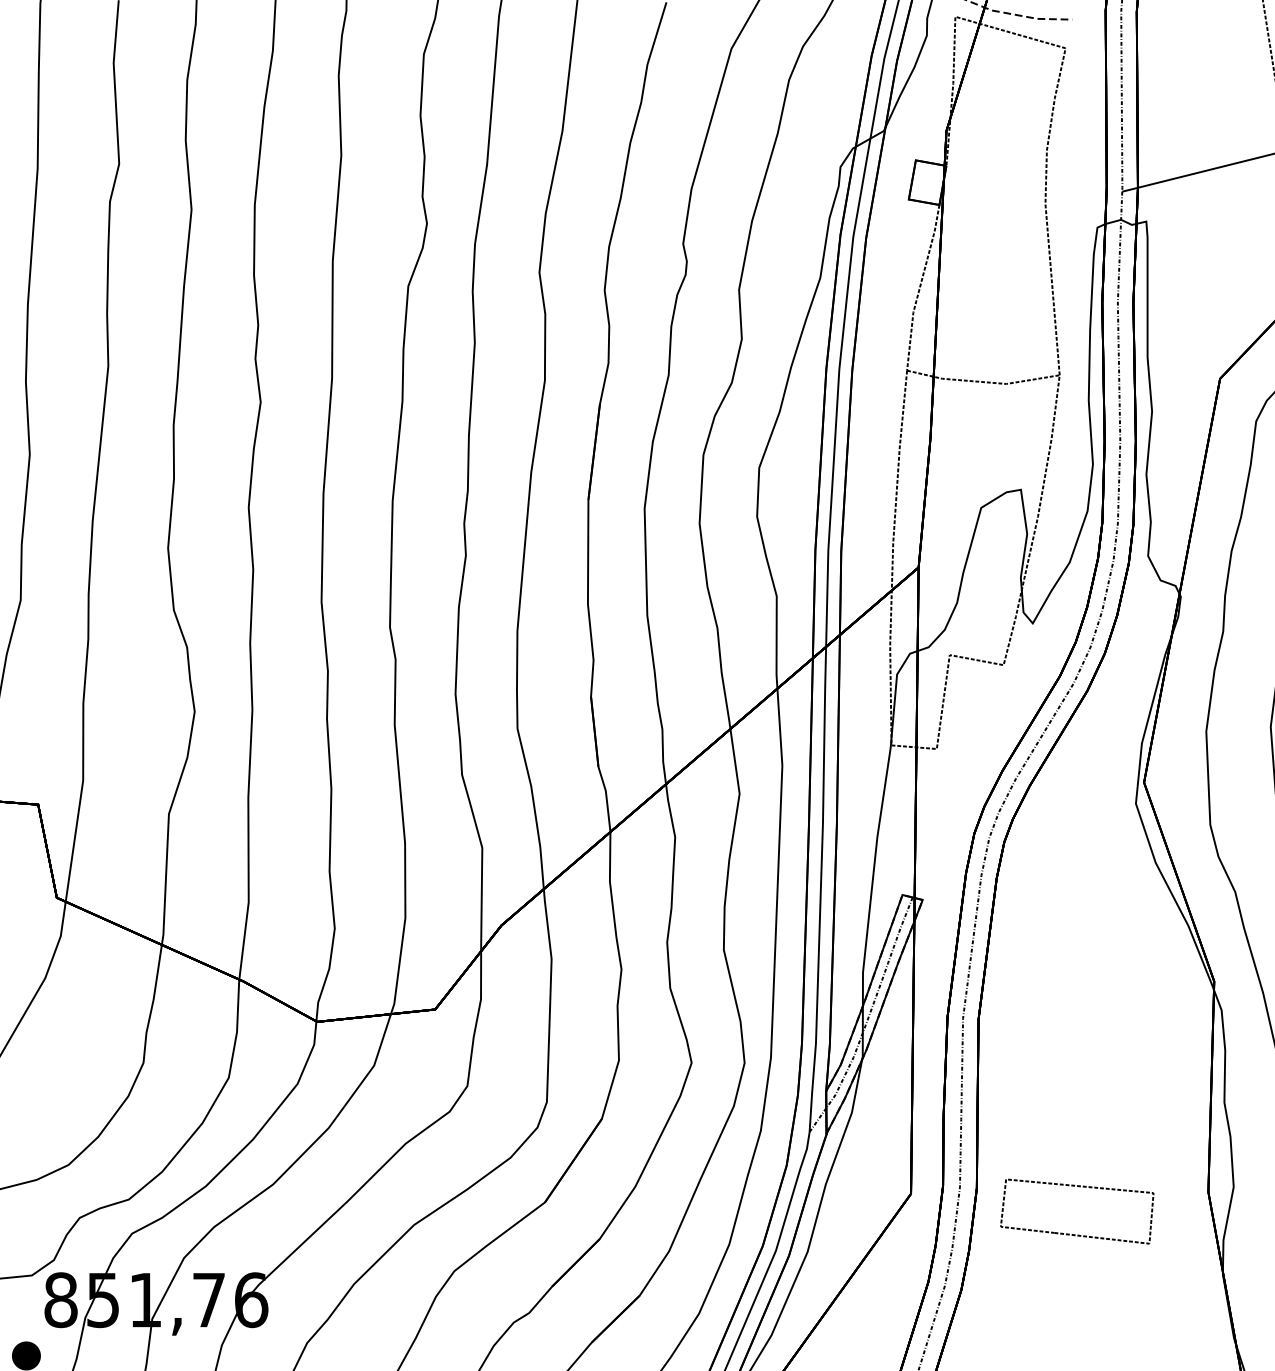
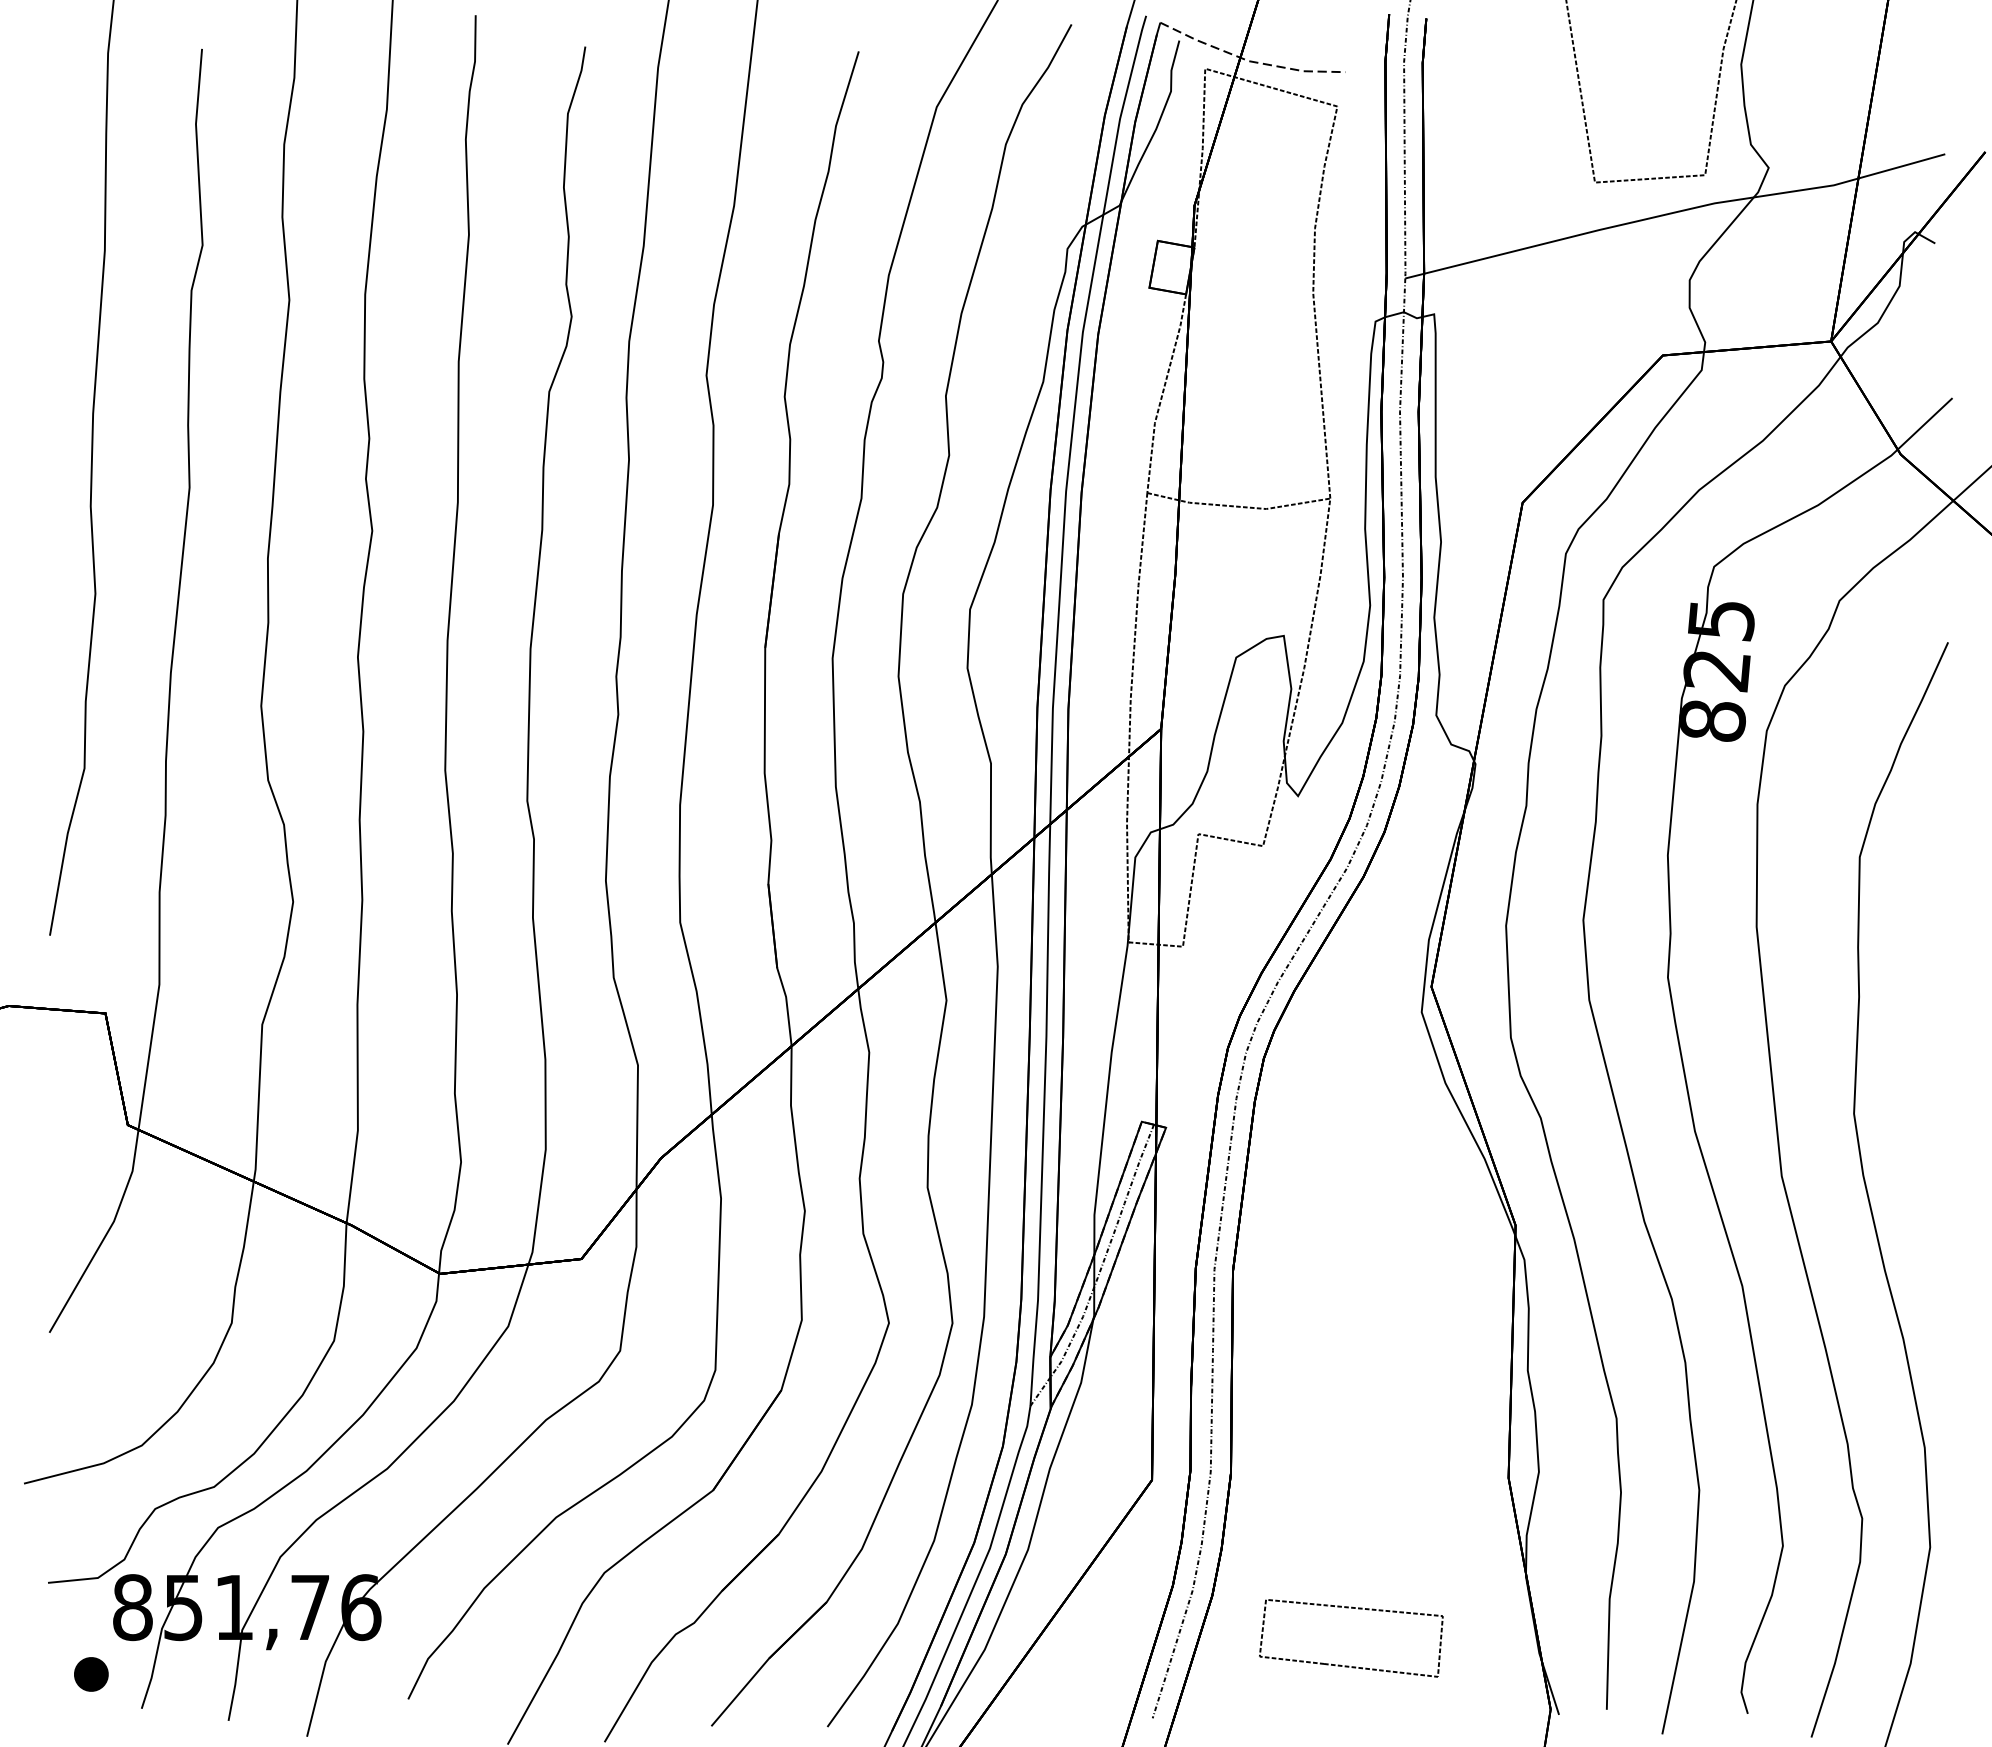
part: (1074, 1234) -> (1348, 1665), moved

